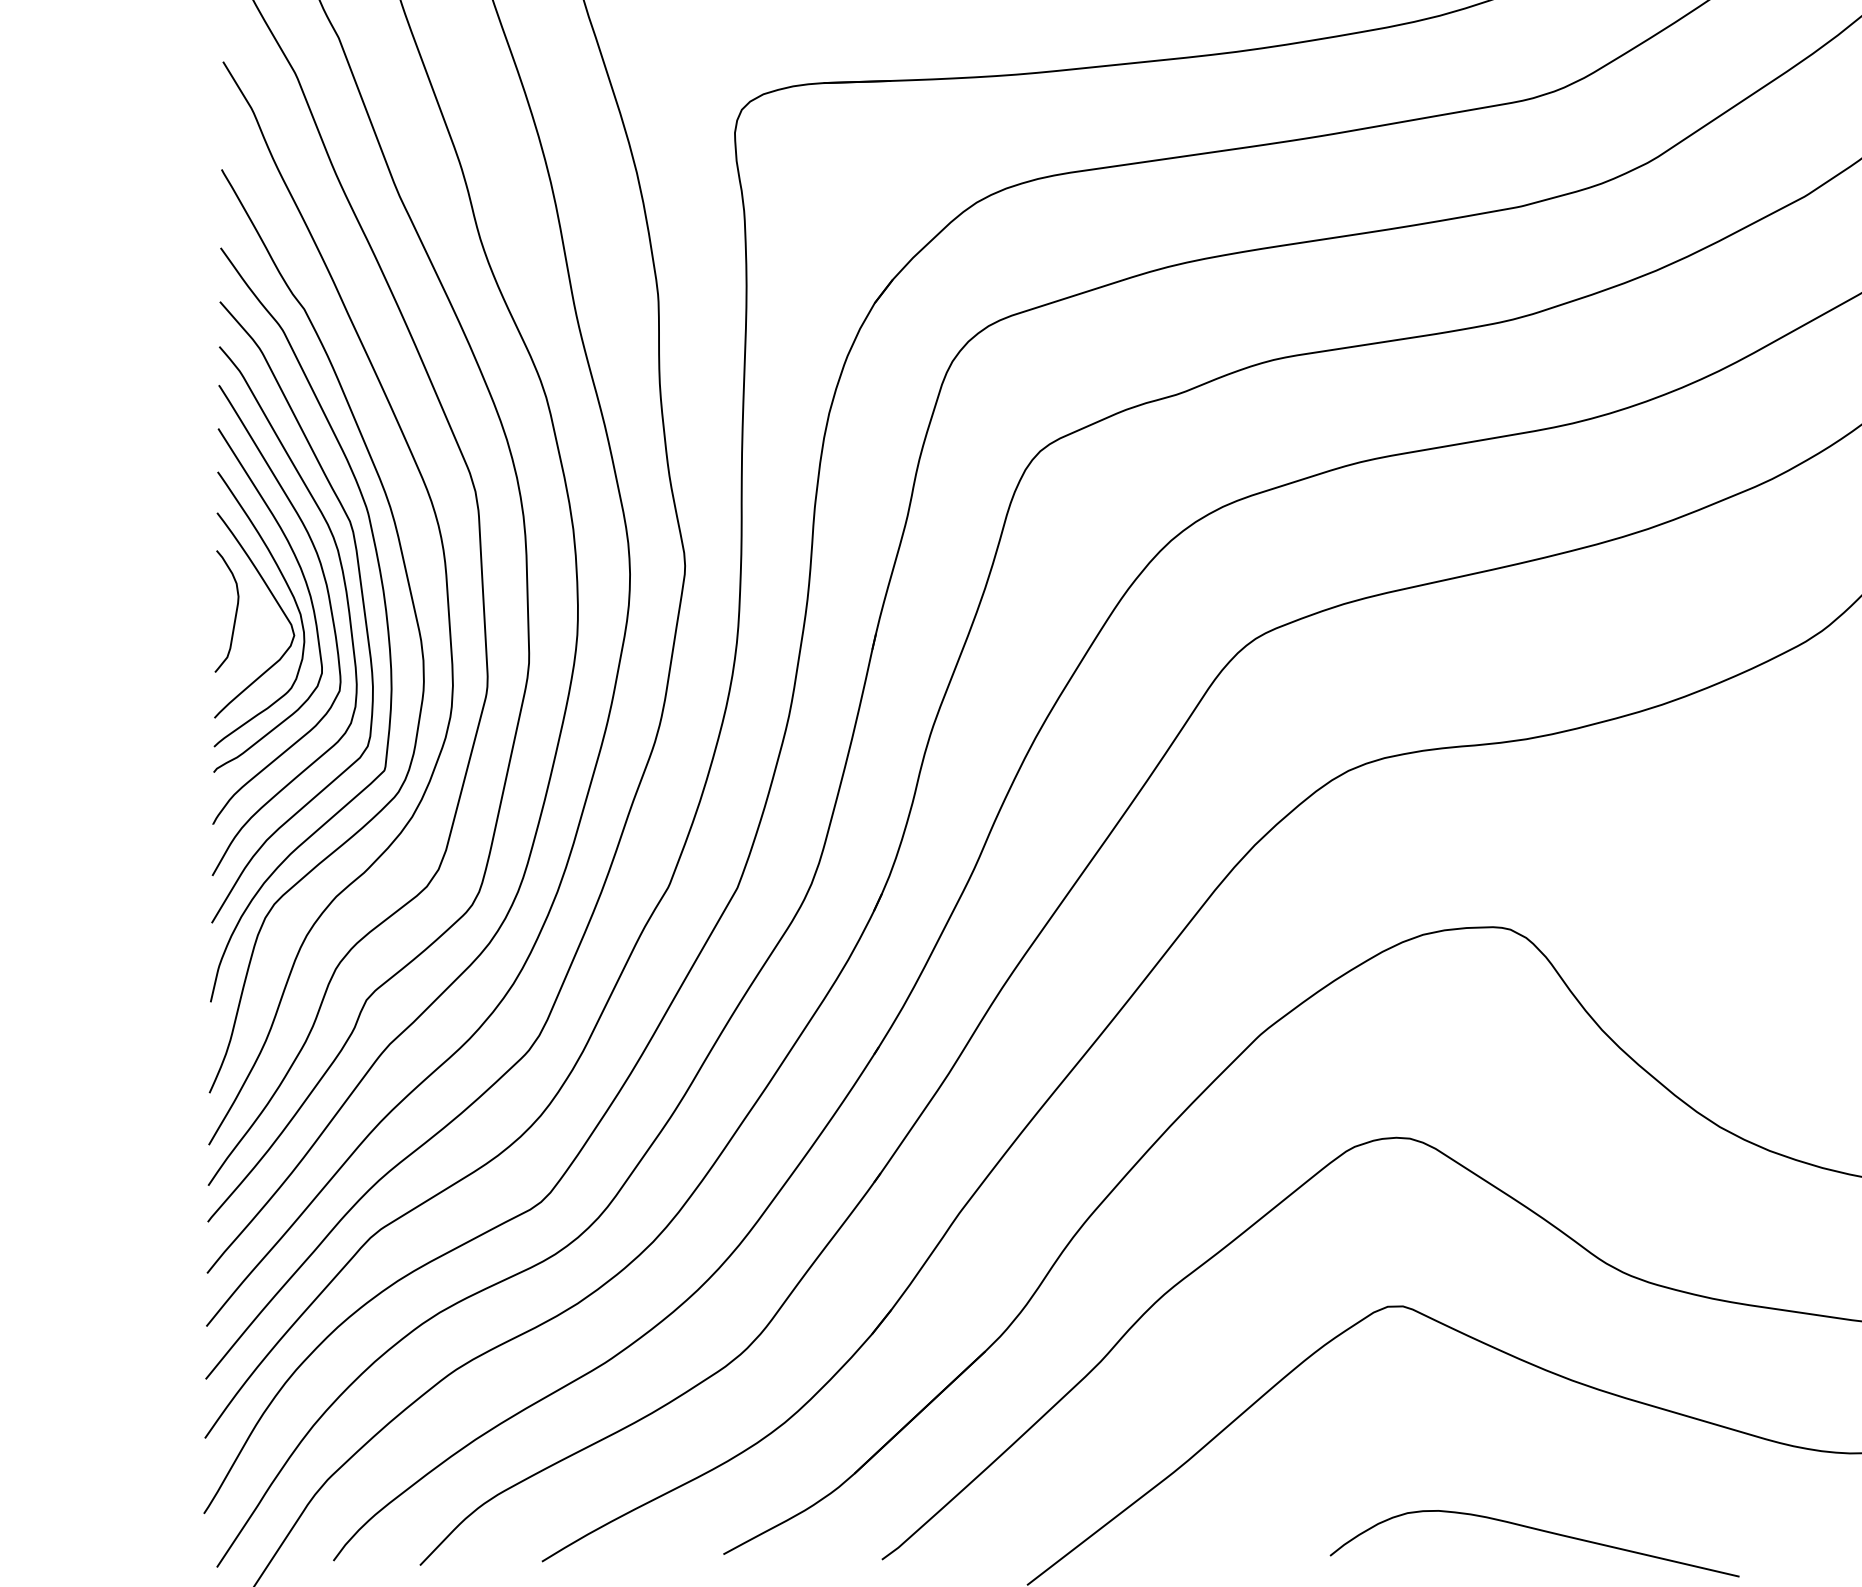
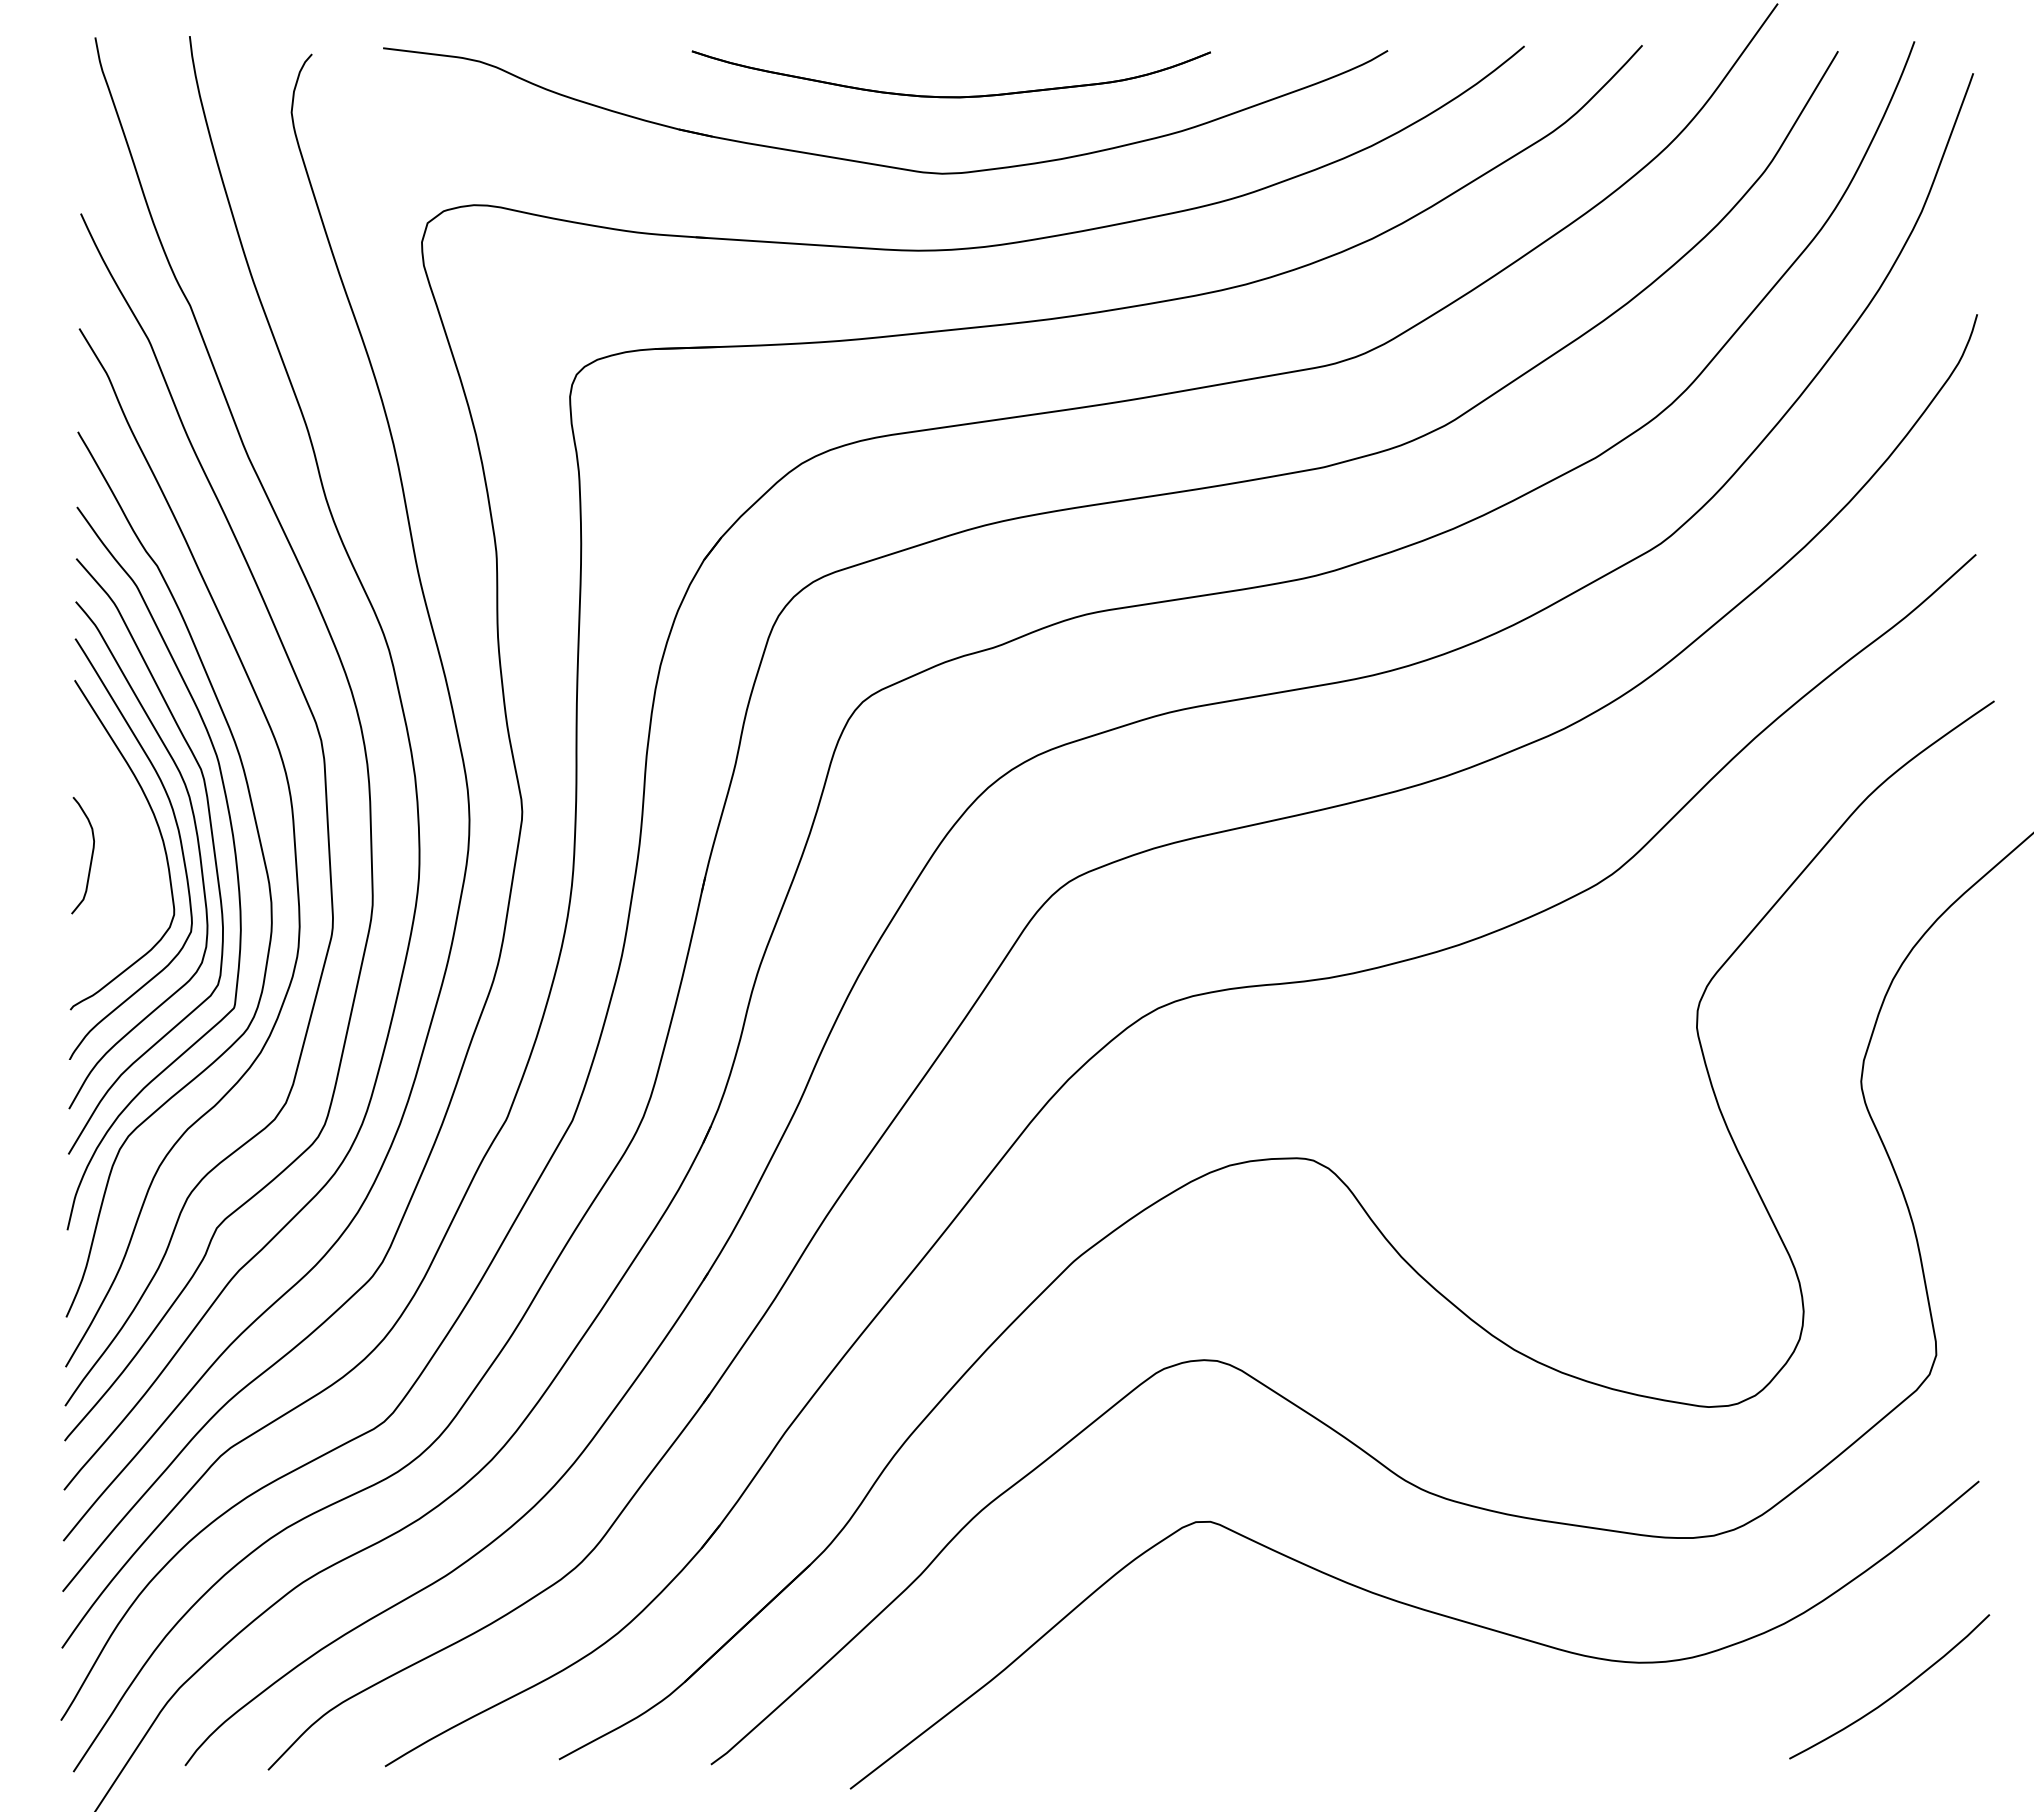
part: (274, 599) -> (128, 844), removed
curve: (1536, 1530) -> (1338, 1736), removed

